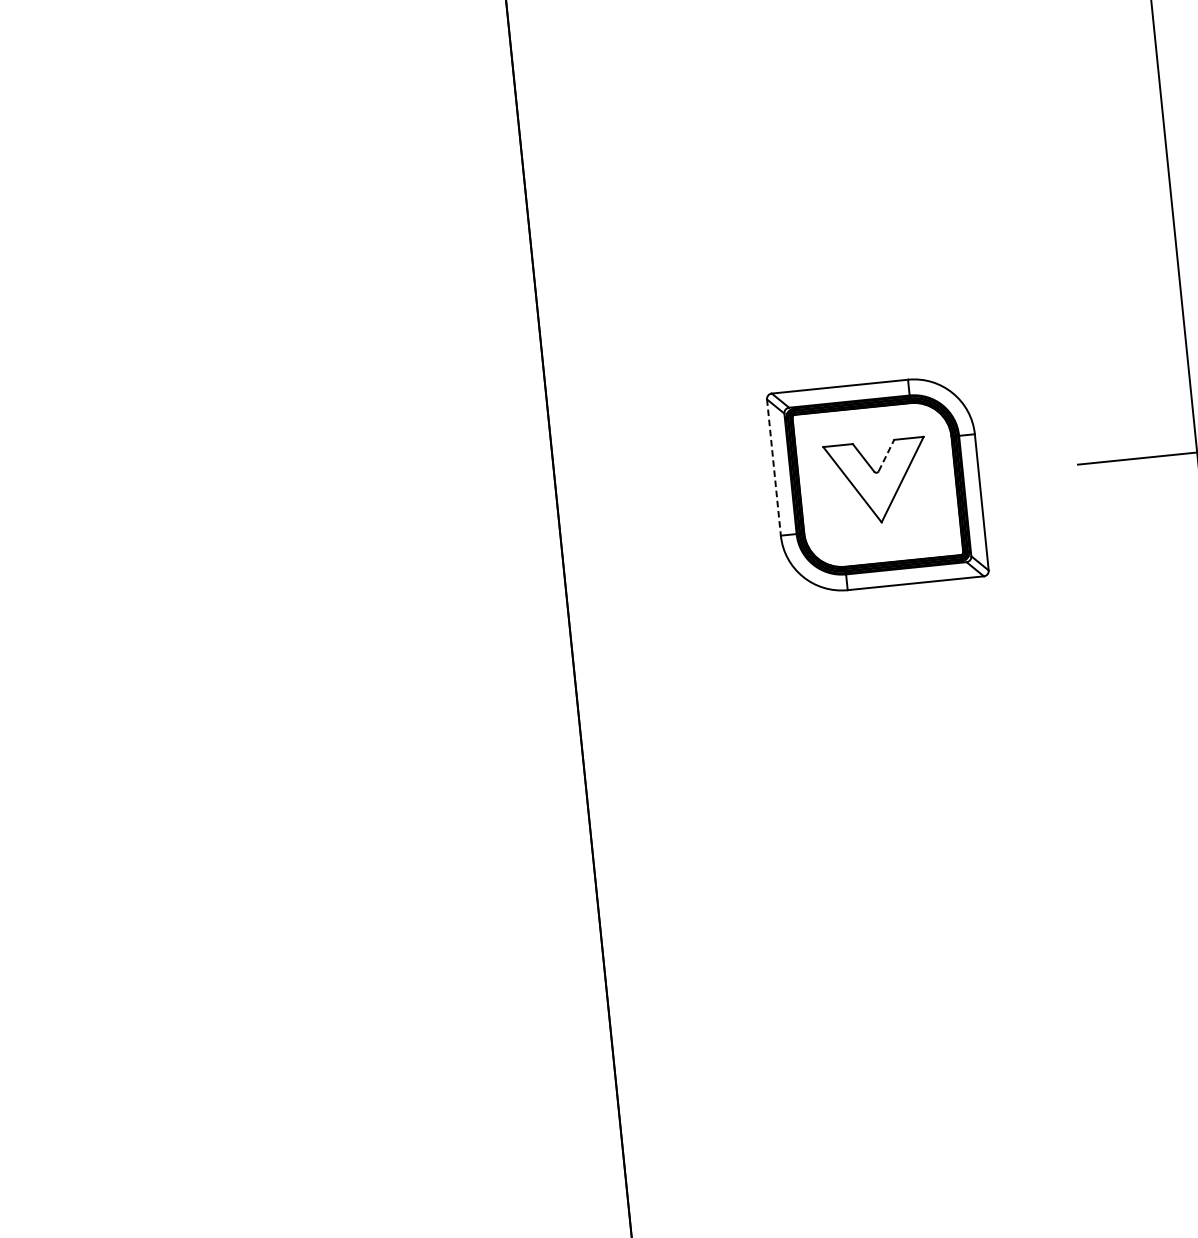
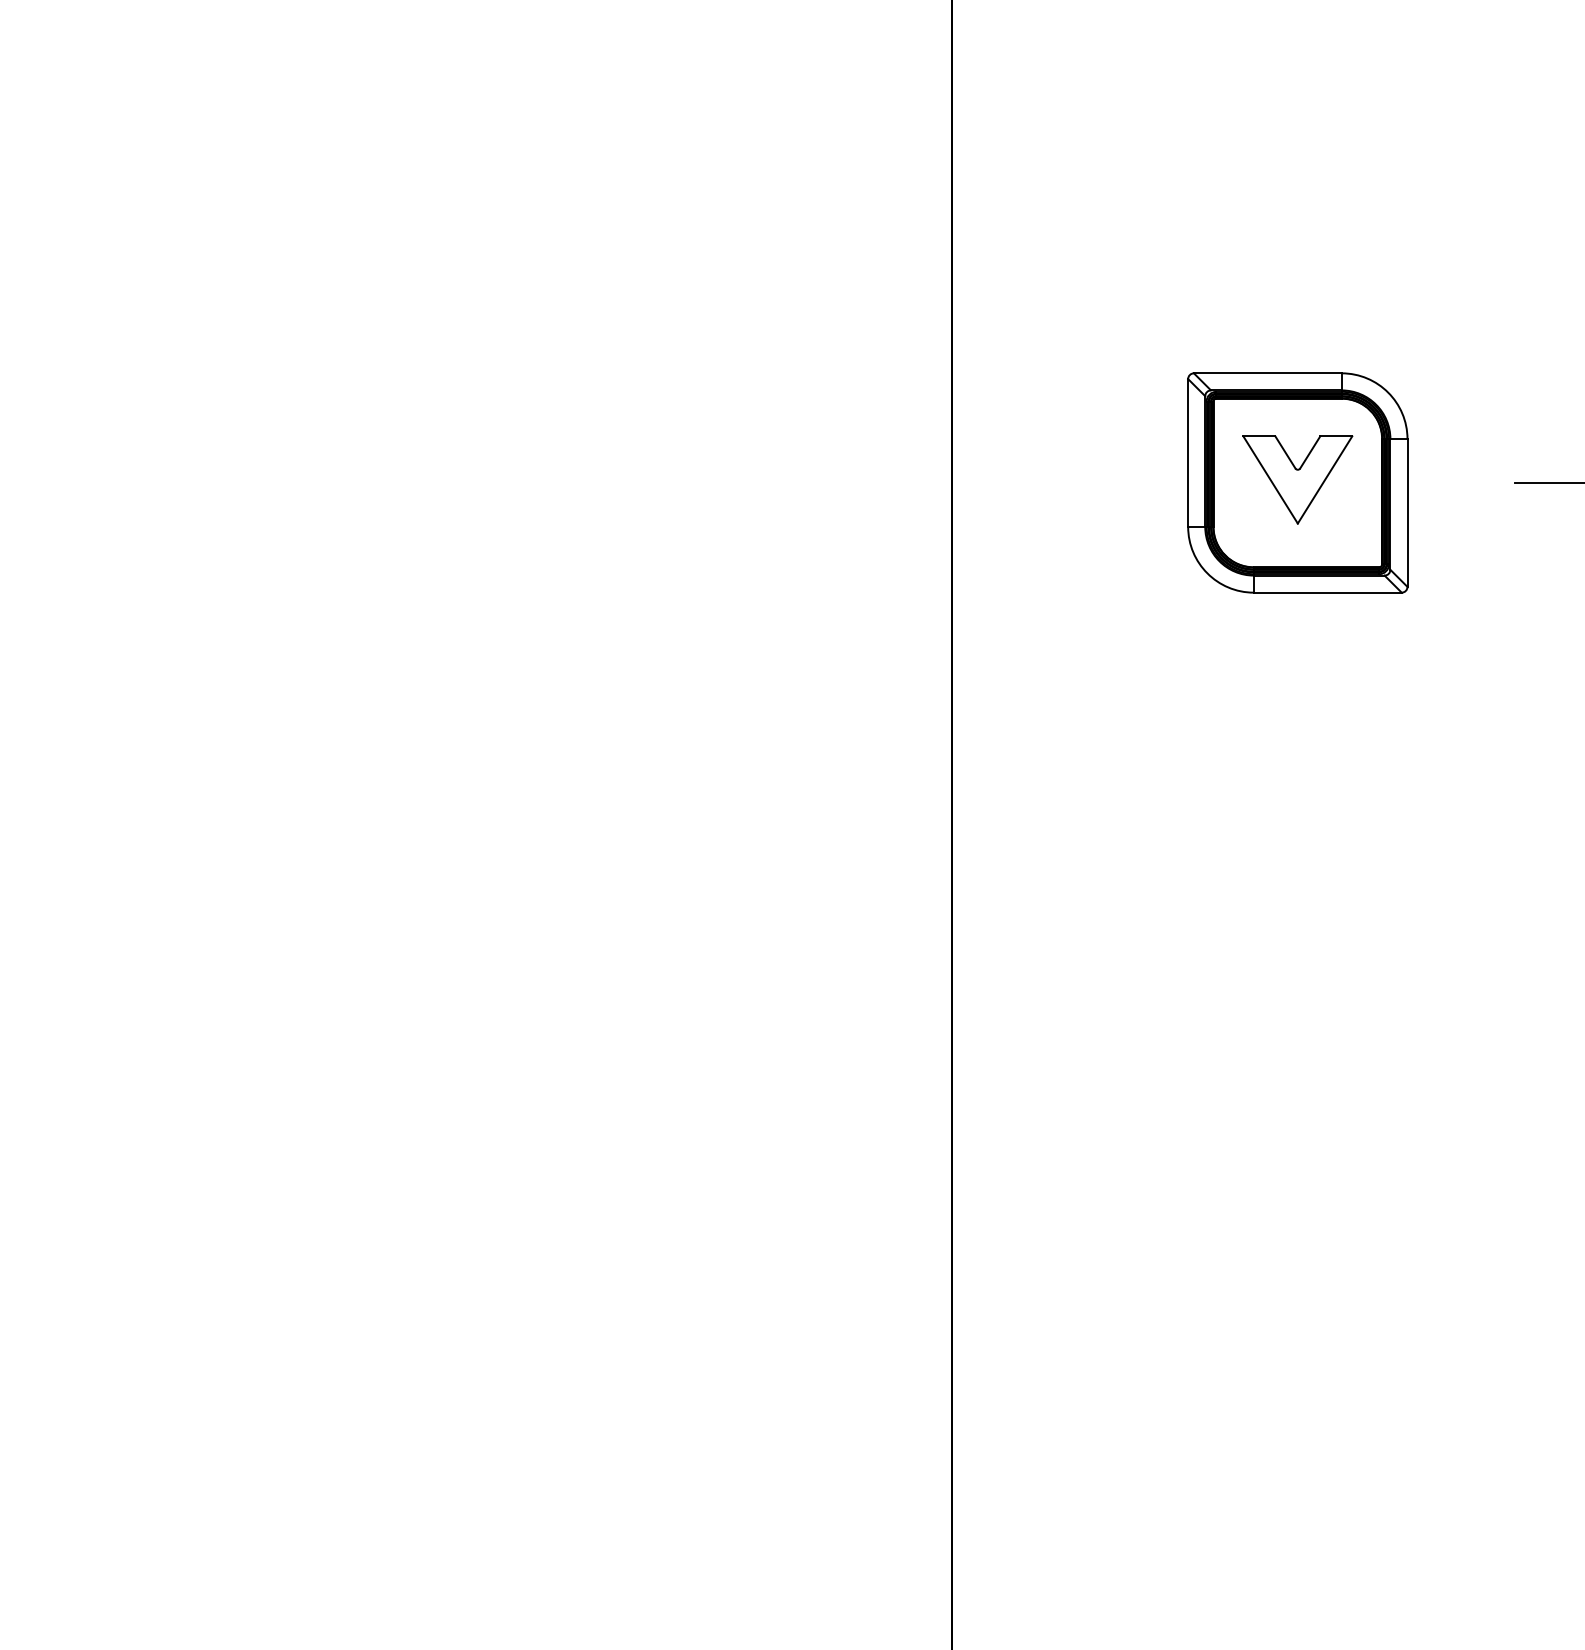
line: (886, 455) -> (1310, 452), dashed -> solid
line: (774, 467) -> (1188, 453), dashed -> solid

